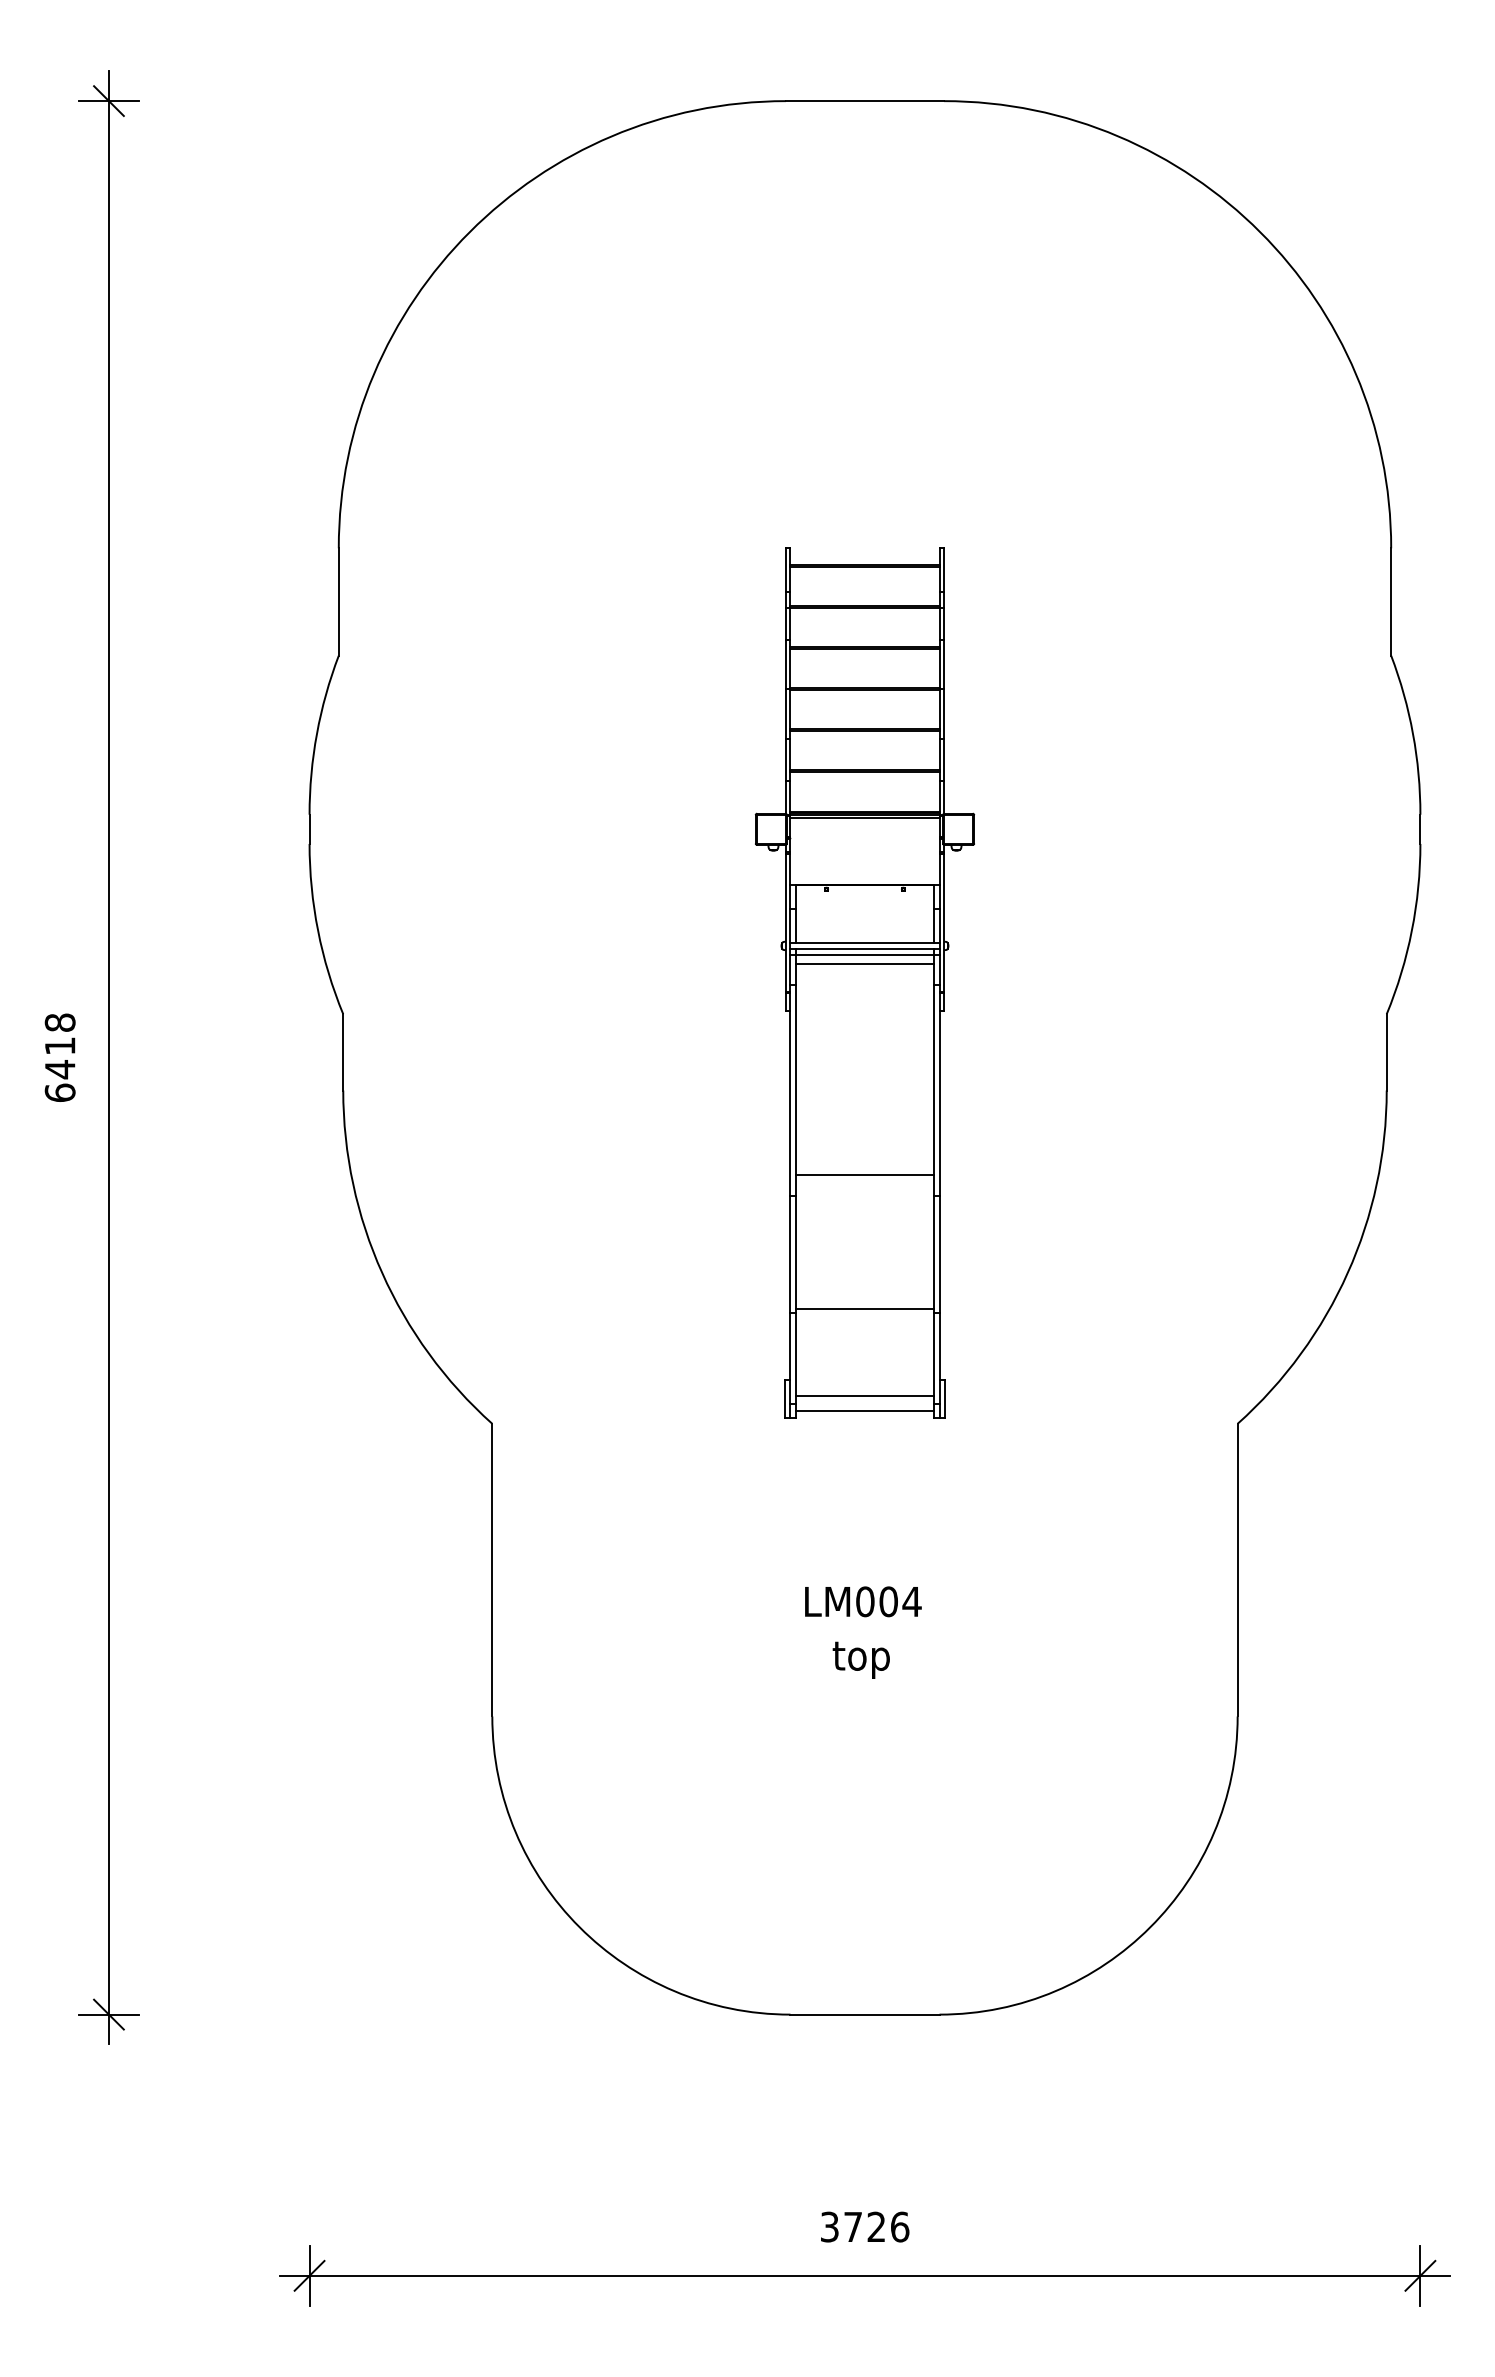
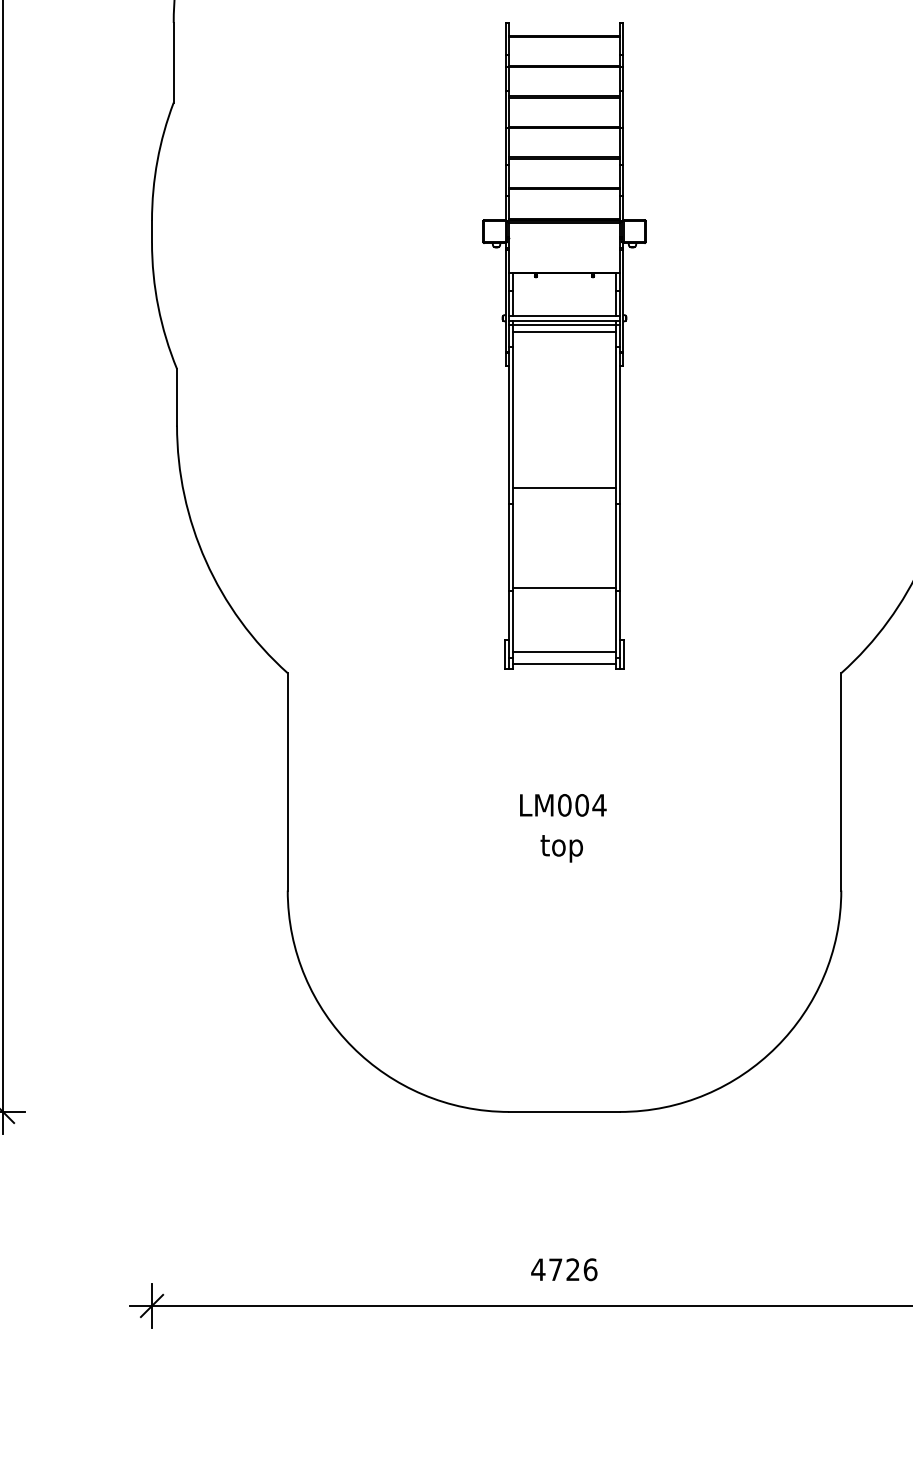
text: (829, 2226) -> (538, 1269), 3726 -> 4726

